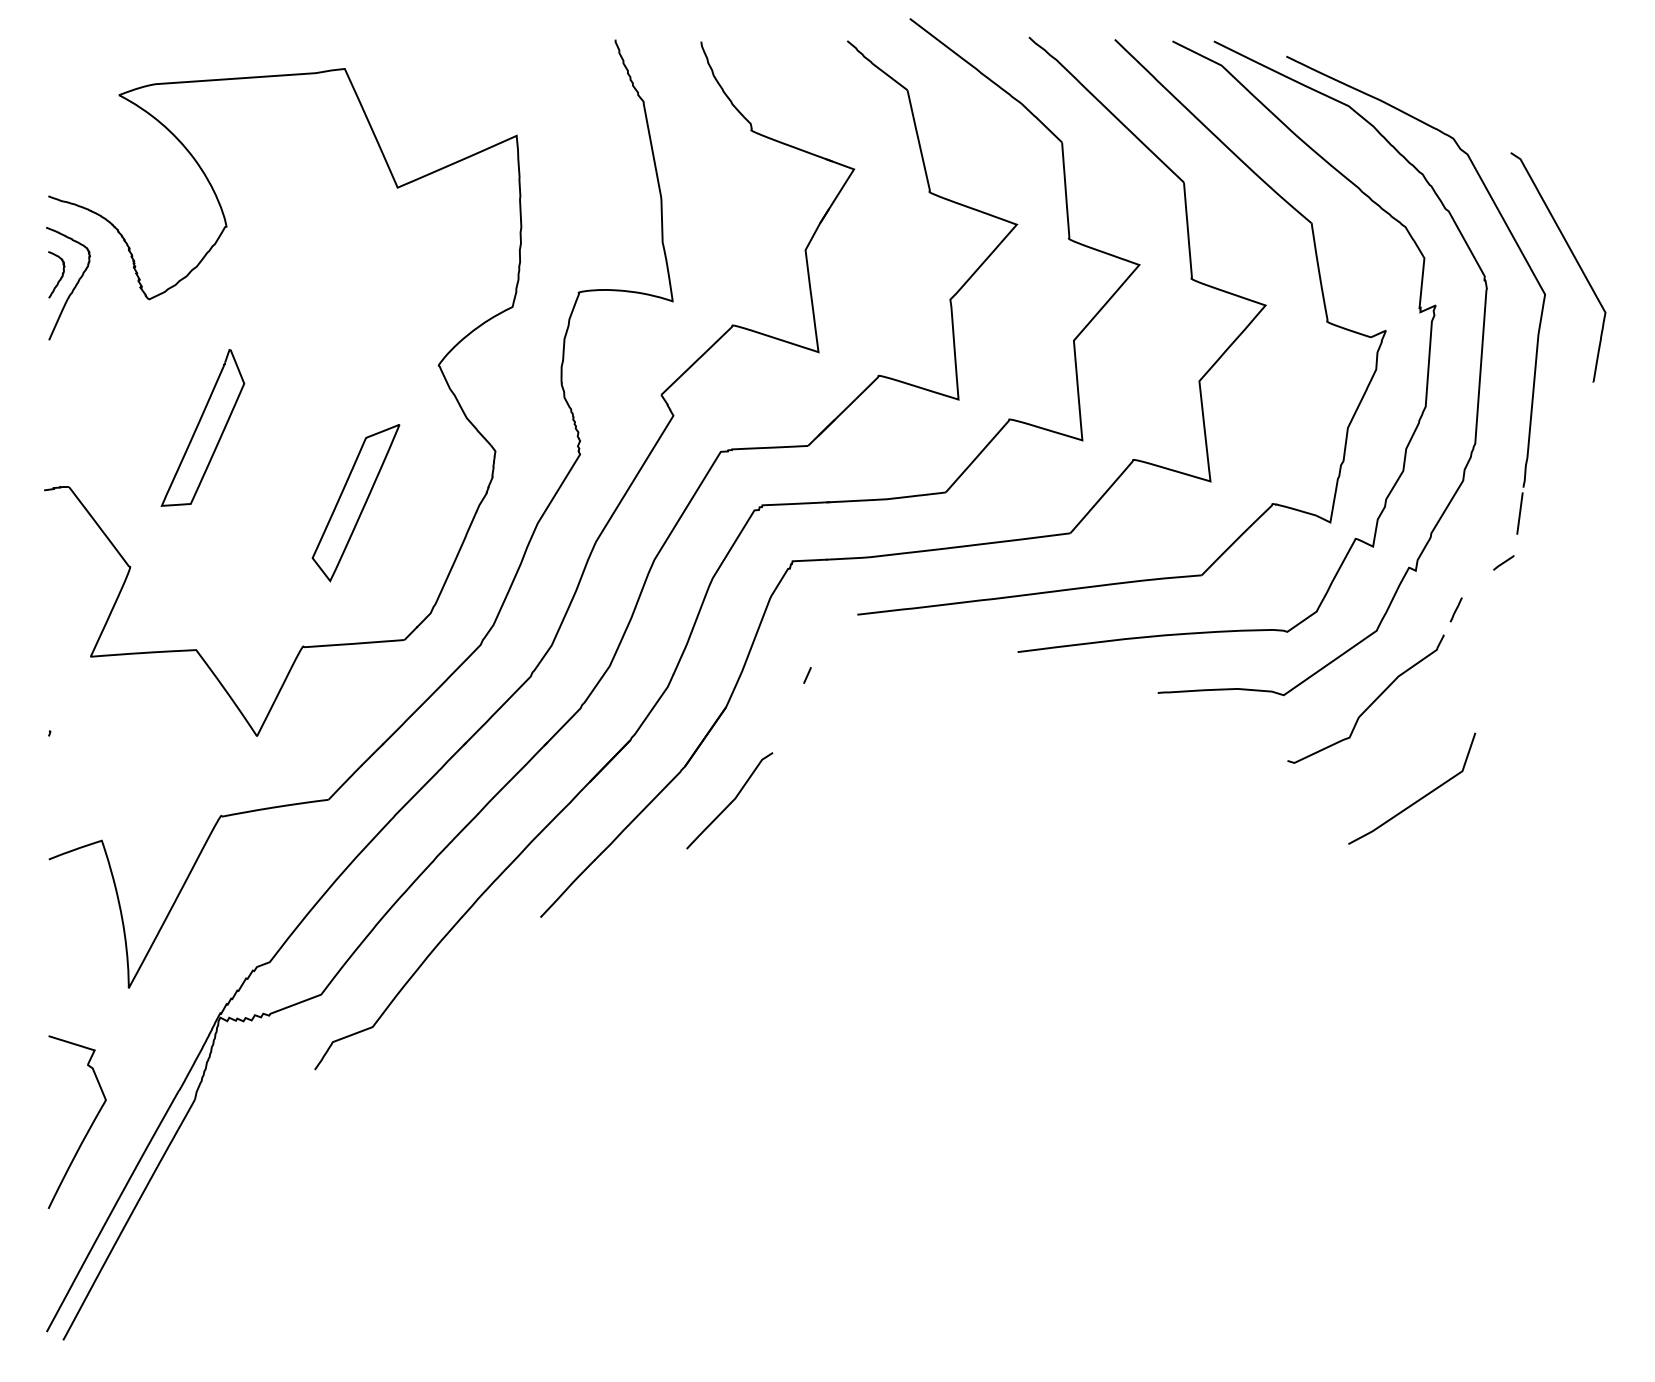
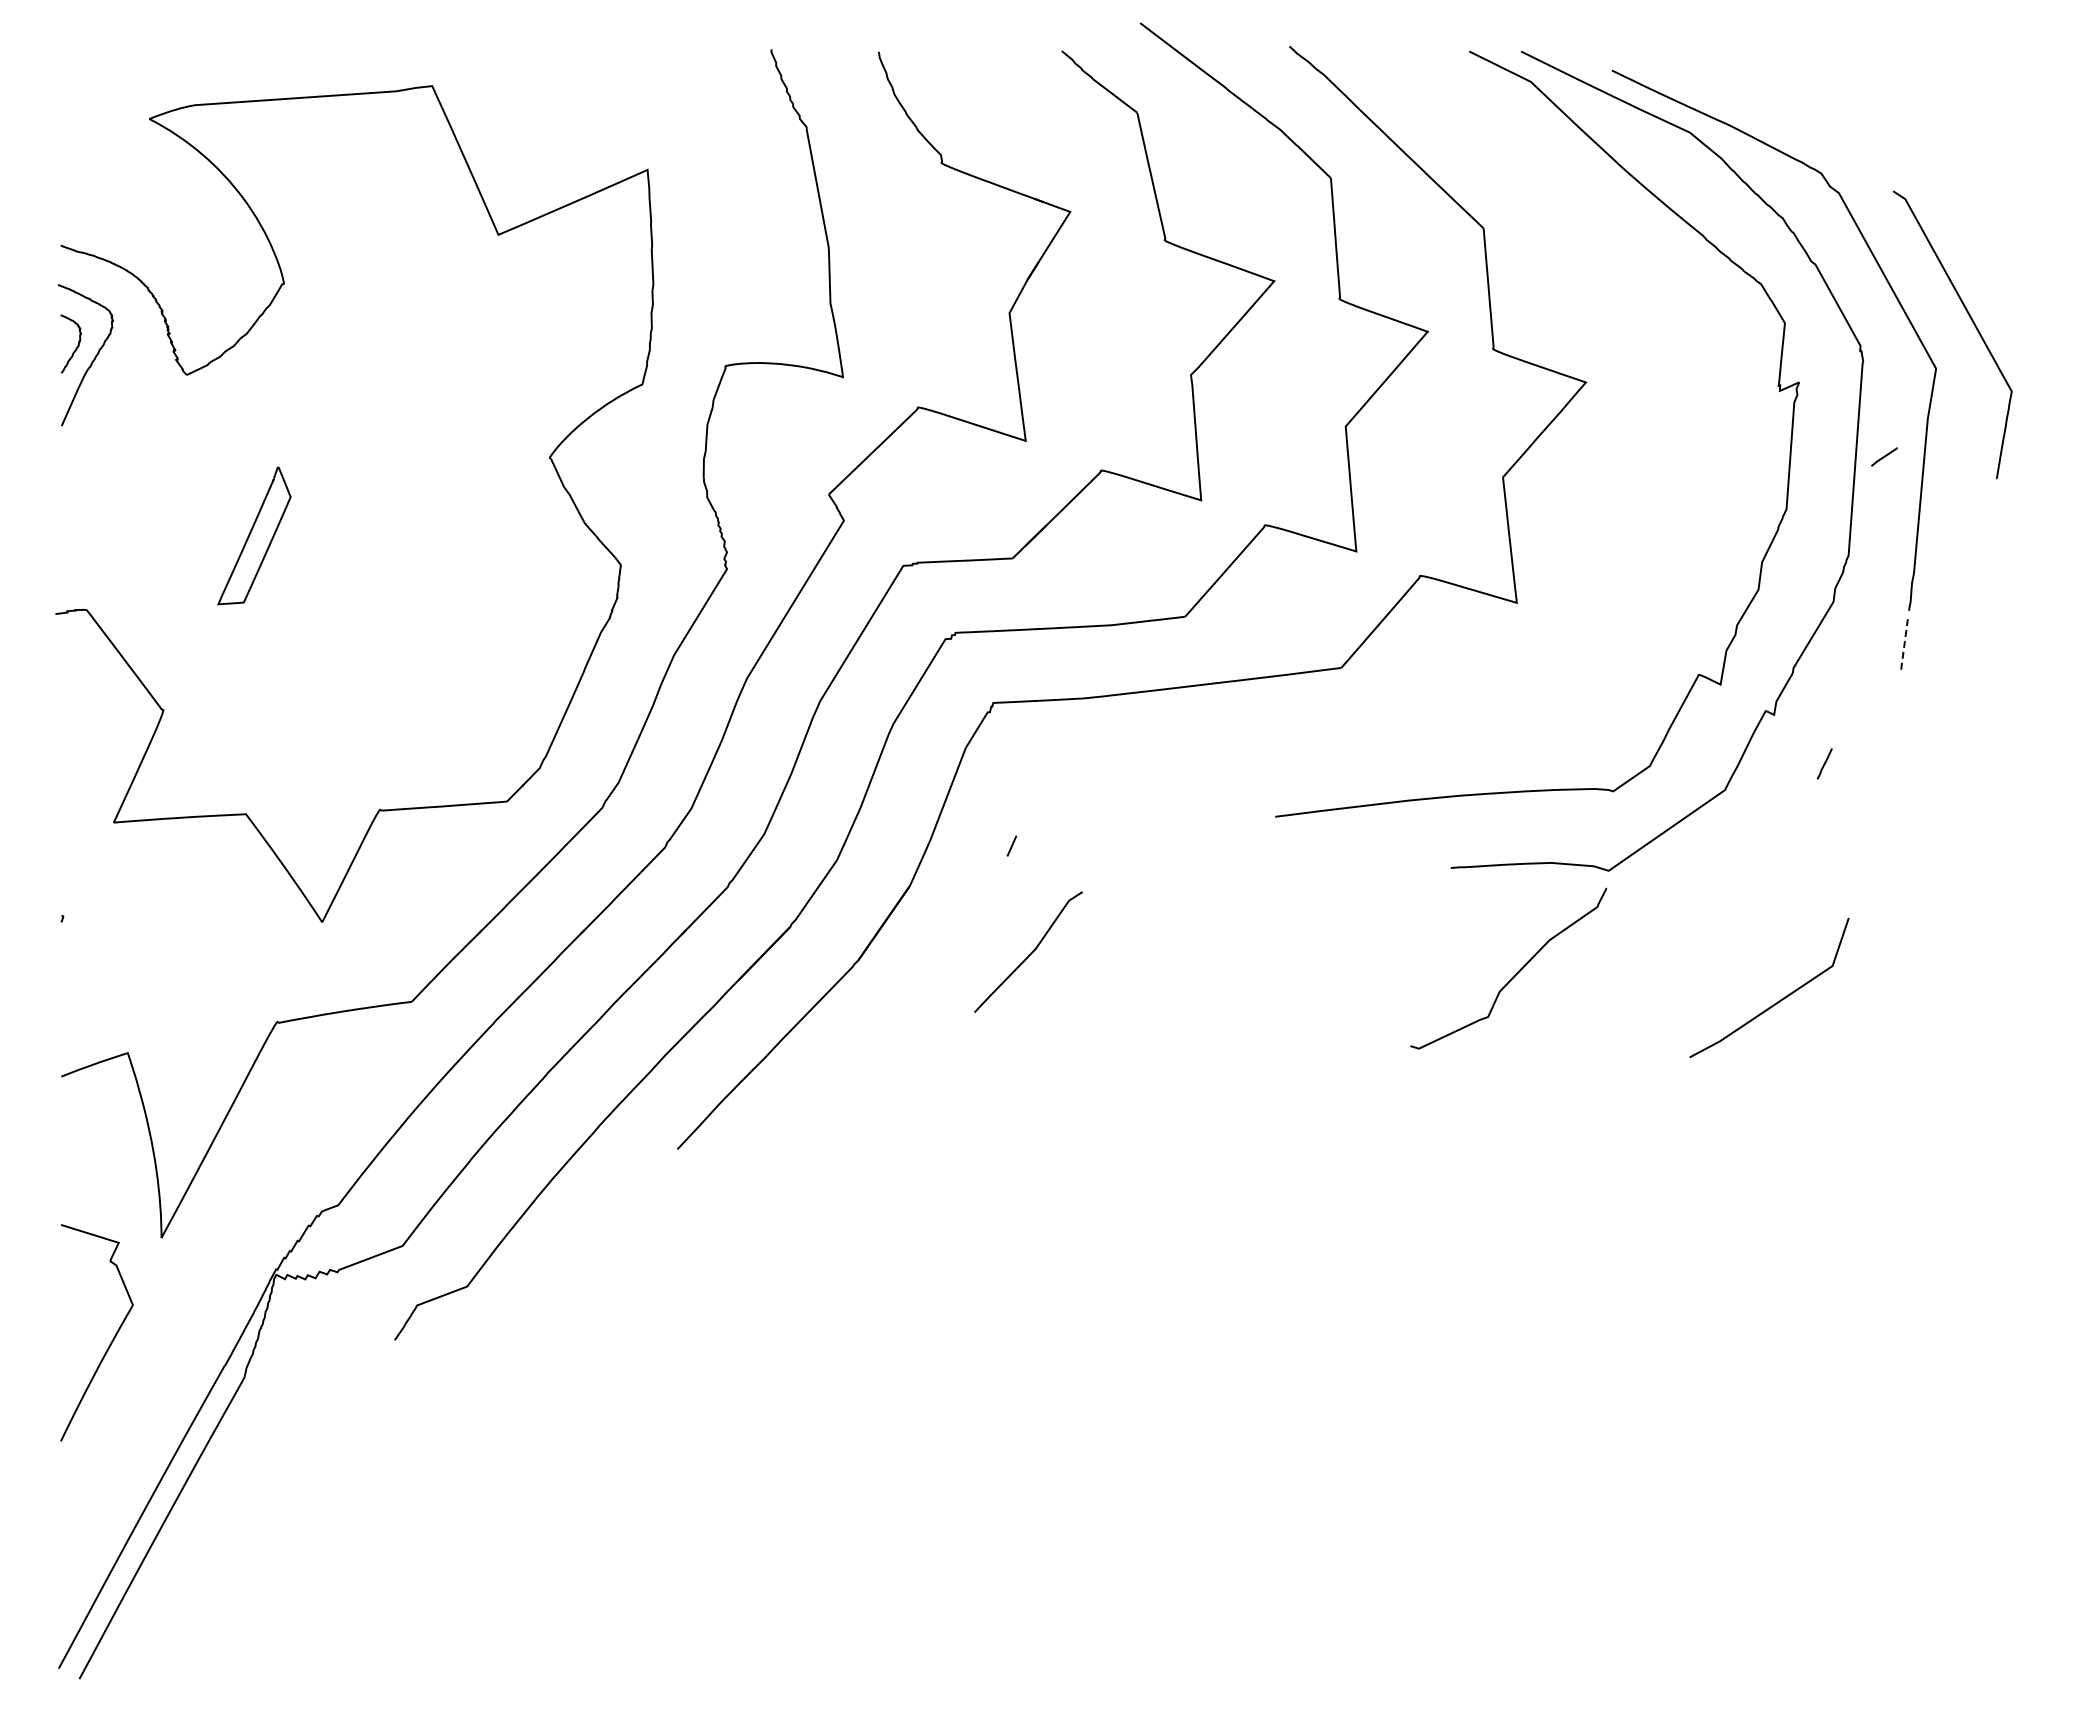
part: (1254, 174) -> (1572, 218), removed
part: (202, 427) -> (254, 535), size x0.7
part: (356, 503) -> (446, 630), removed
line: (1519, 513) -> (1904, 642), solid -> dashed
line: (1503, 562) -> (1884, 456), moved
curve: (1370, 703) -> (1514, 974), moved
curve: (731, 801) -> (1030, 952), moved
curve: (88, 1128) -> (111, 1340), moved

